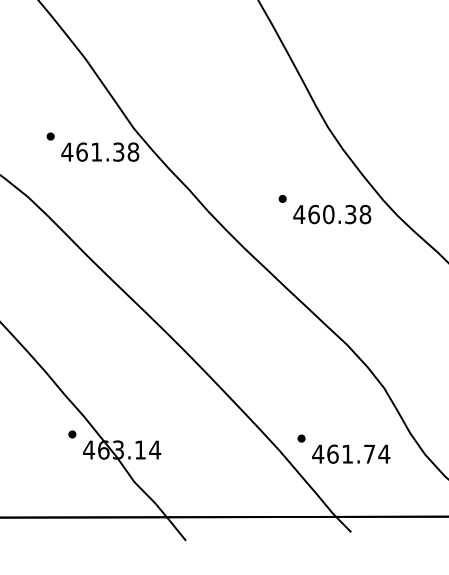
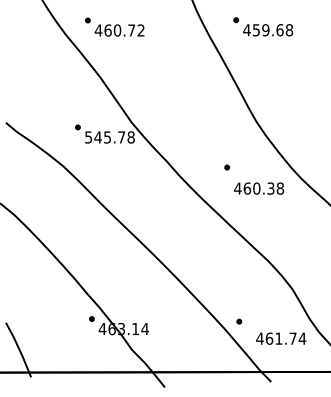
text: (91, 152) -> (104, 137), 461.38 -> 545.78
text: (332, 214) -> (259, 188), moved
text: (351, 453) -> (281, 338), moved

